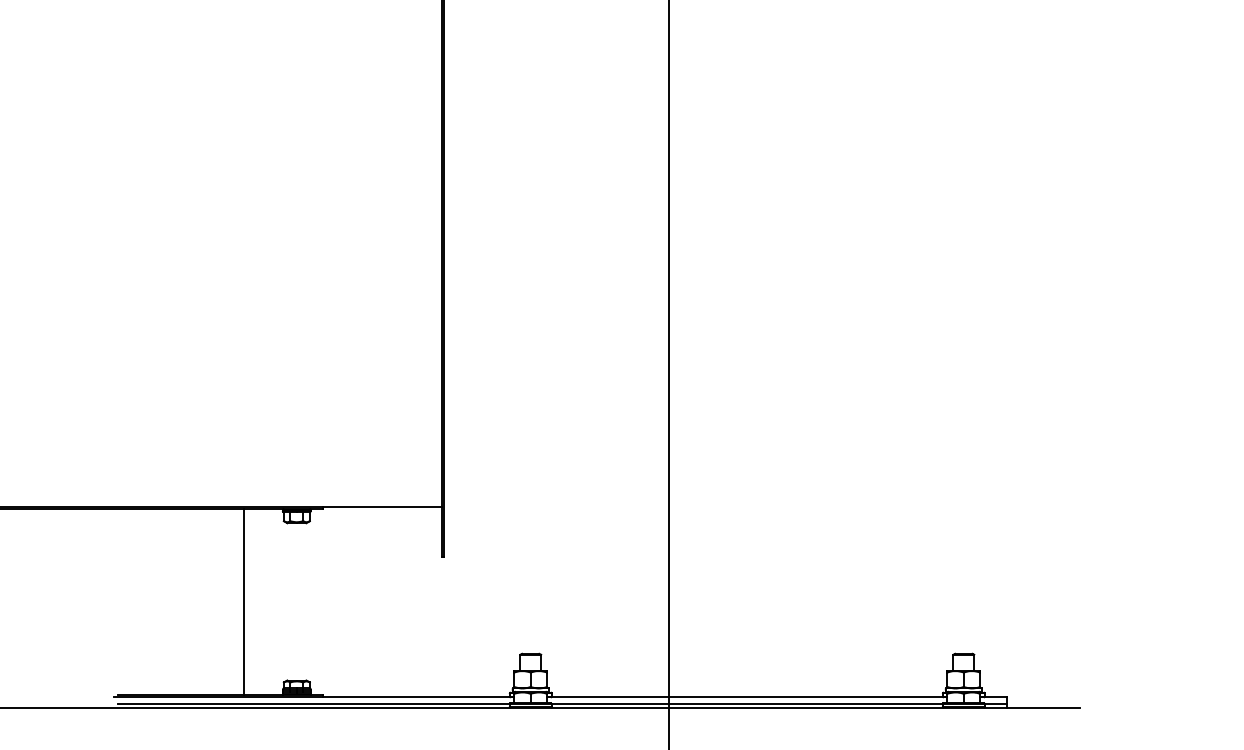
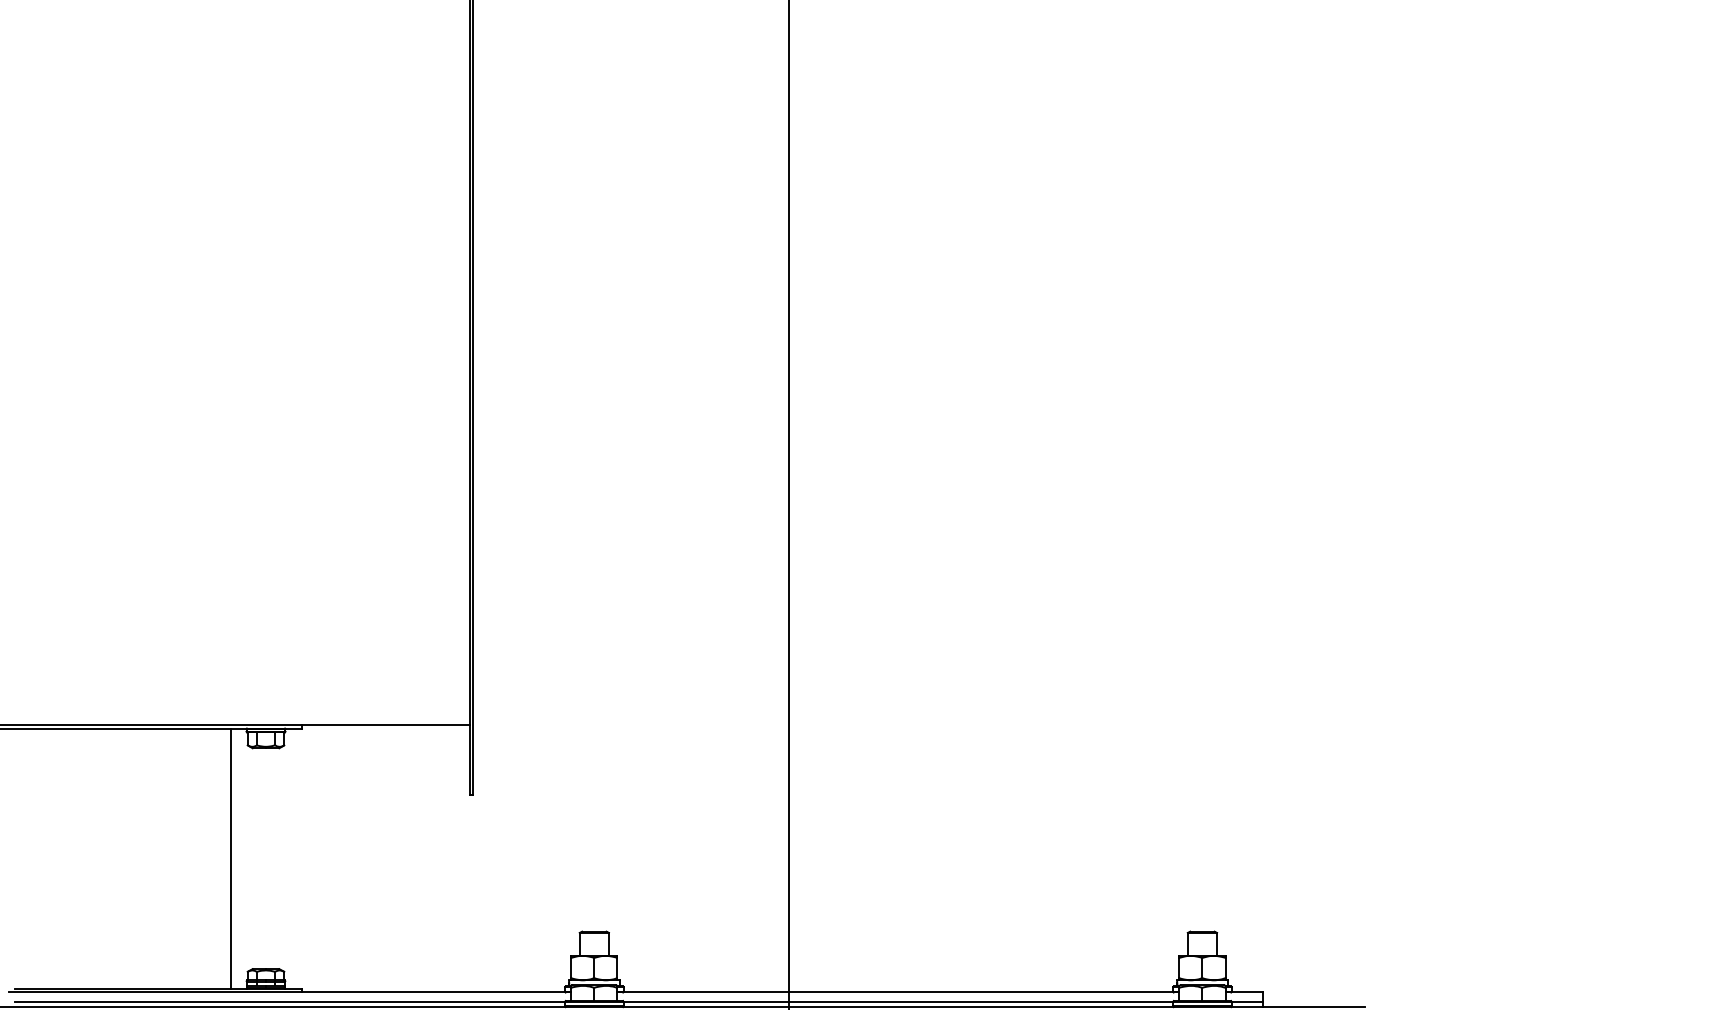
line: (244, 601) -> (231, 858), moved

